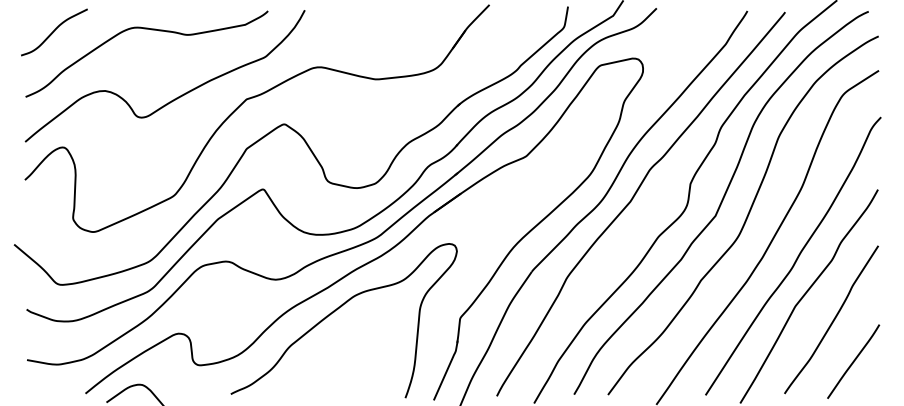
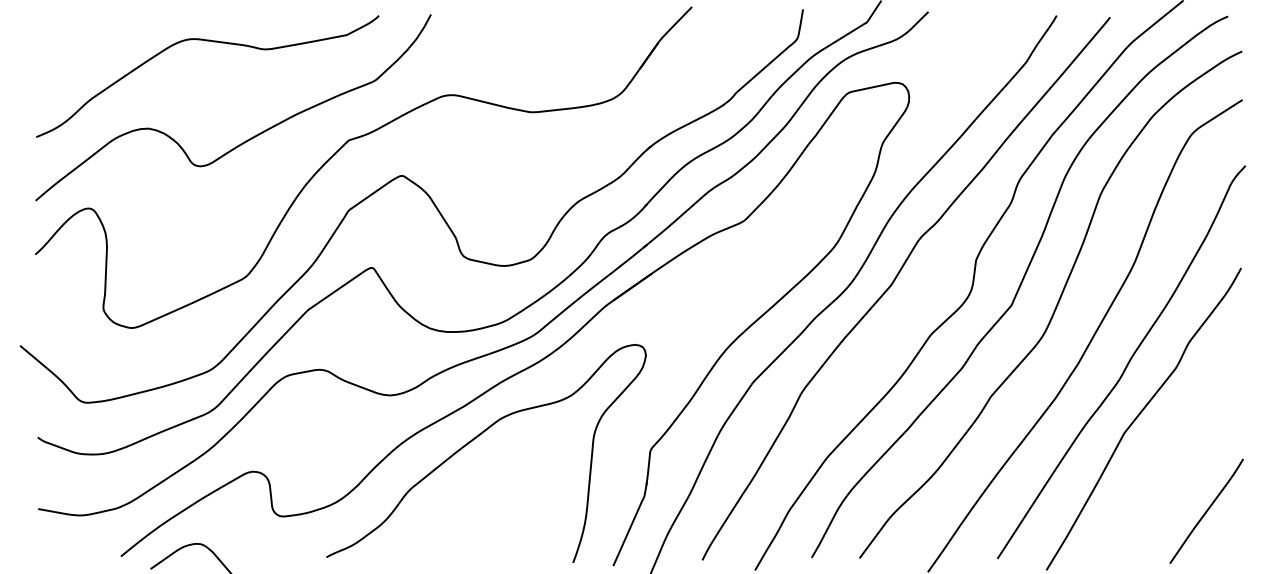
curve: (54, 32) -> (76, 45), removed
curve: (832, 320) -> (1177, 452), removed

